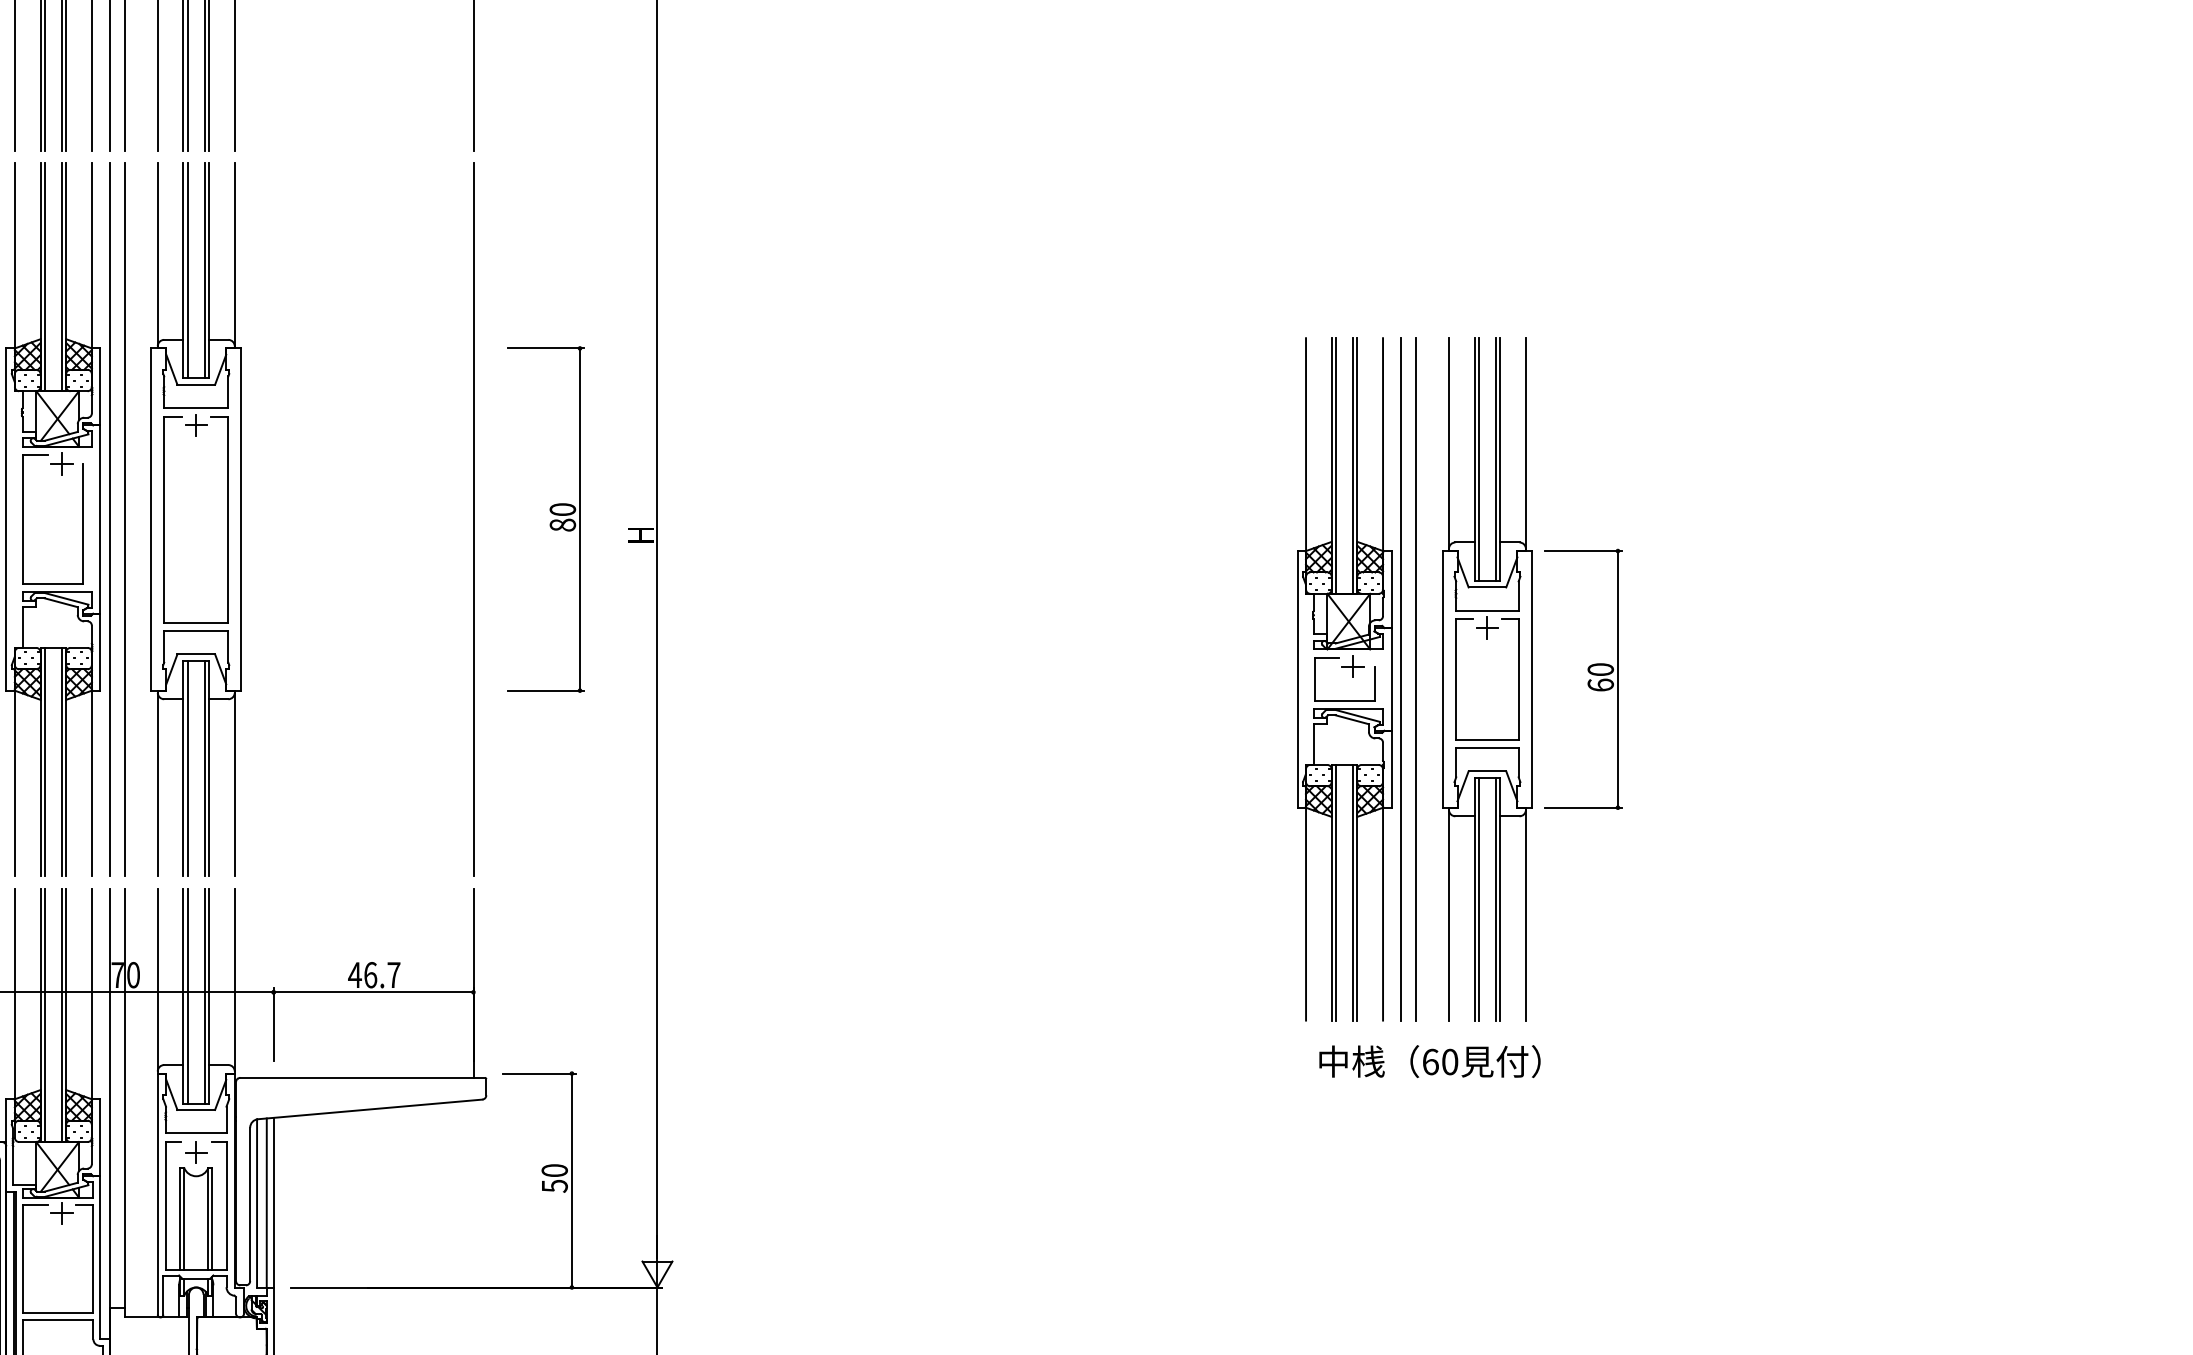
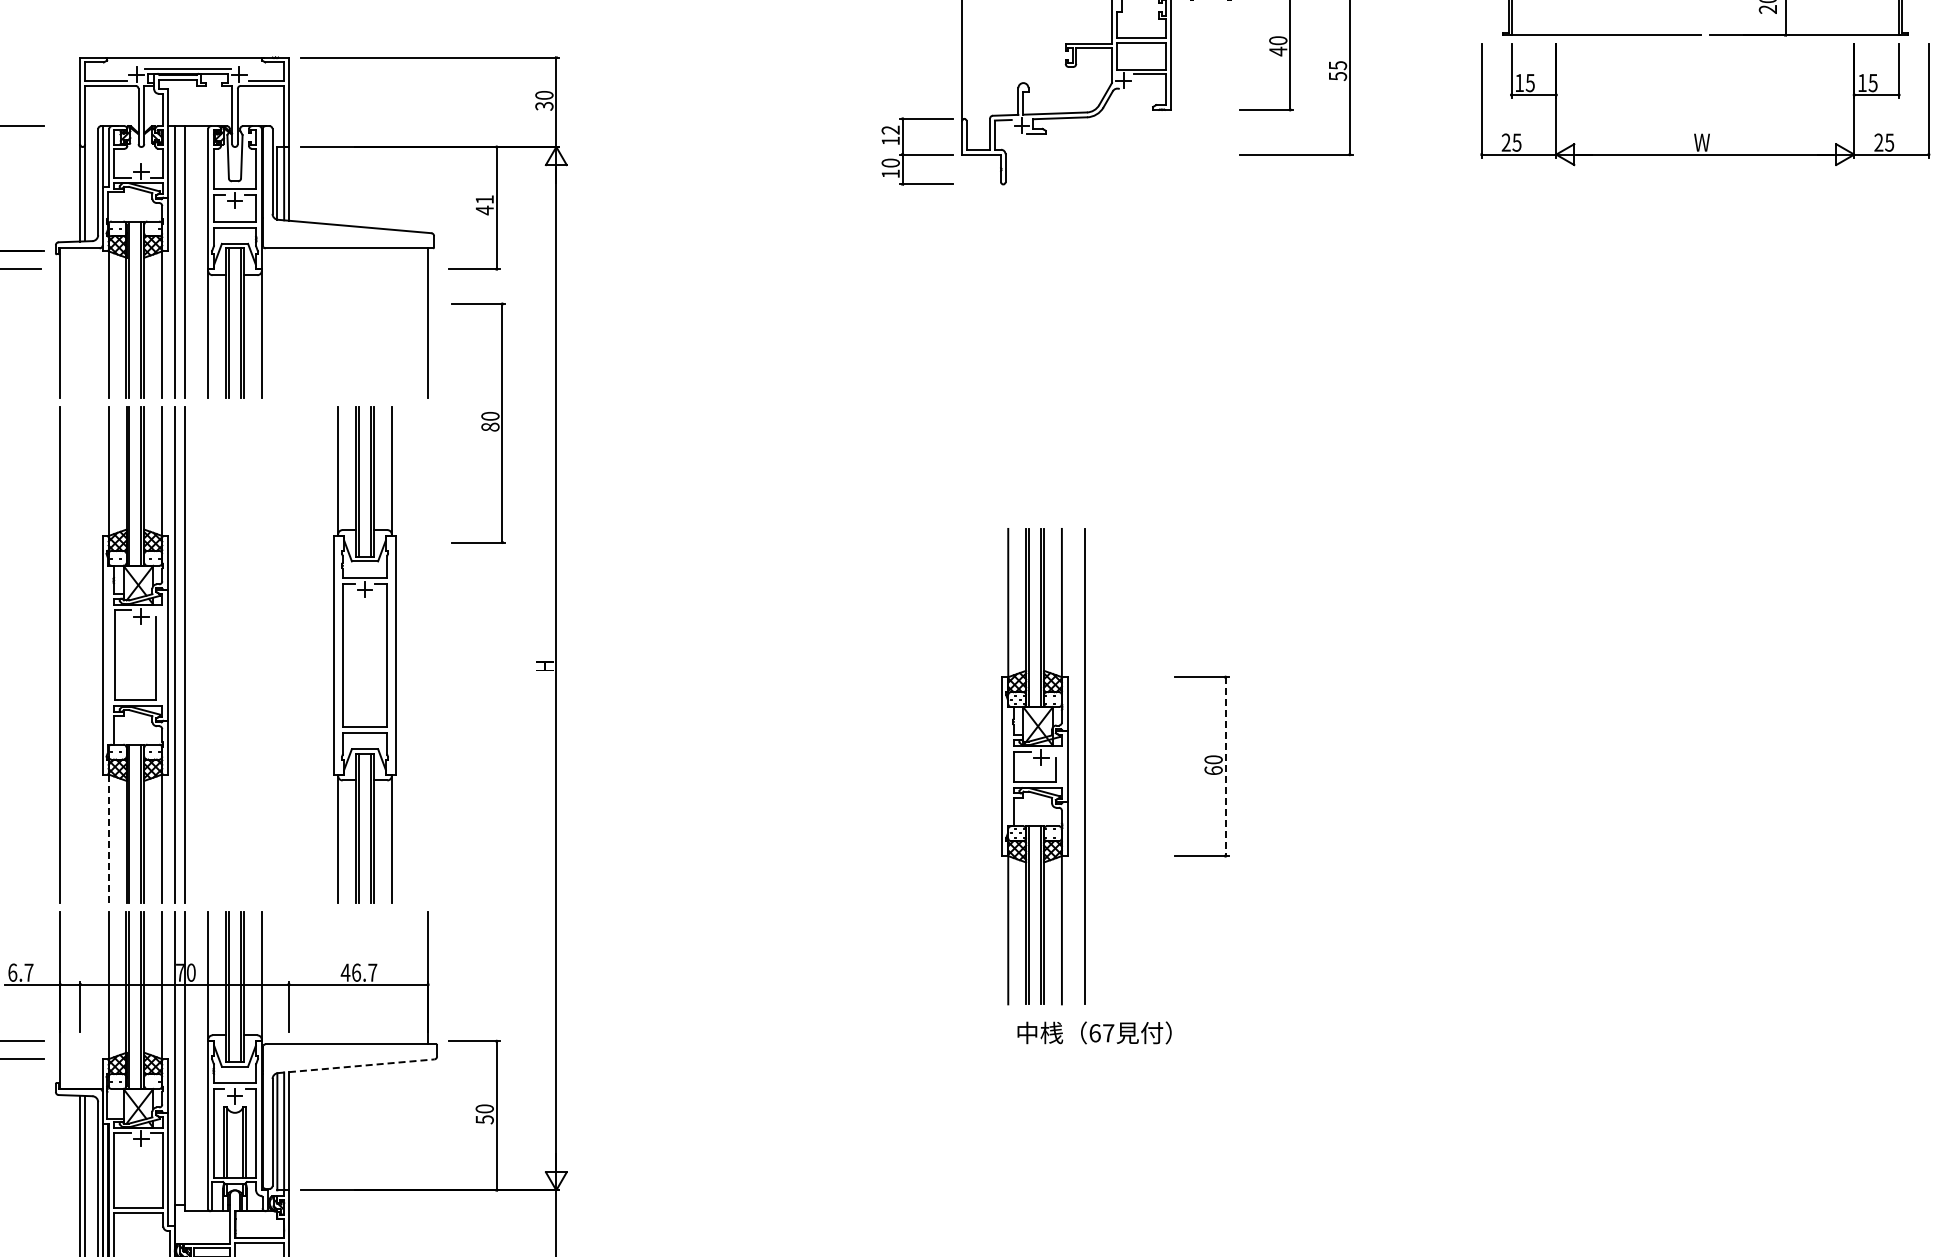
part: (195, 518) -> (364, 654), moved
part: (545, 518) -> (478, 422), moved
line: (473, 519) -> (428, 655), removed
line: (1401, 679) -> (1074, 766), removed
part: (1487, 679) -> (1134, 766), removed
line: (1617, 680) -> (1225, 767), solid -> dashed
line: (14, 783) -> (108, 839), solid -> dashed
text: (1449, 1062) -> (1108, 1033), 60 -> 67
line: (370, 1109) -> (356, 1066), solid -> dashed

